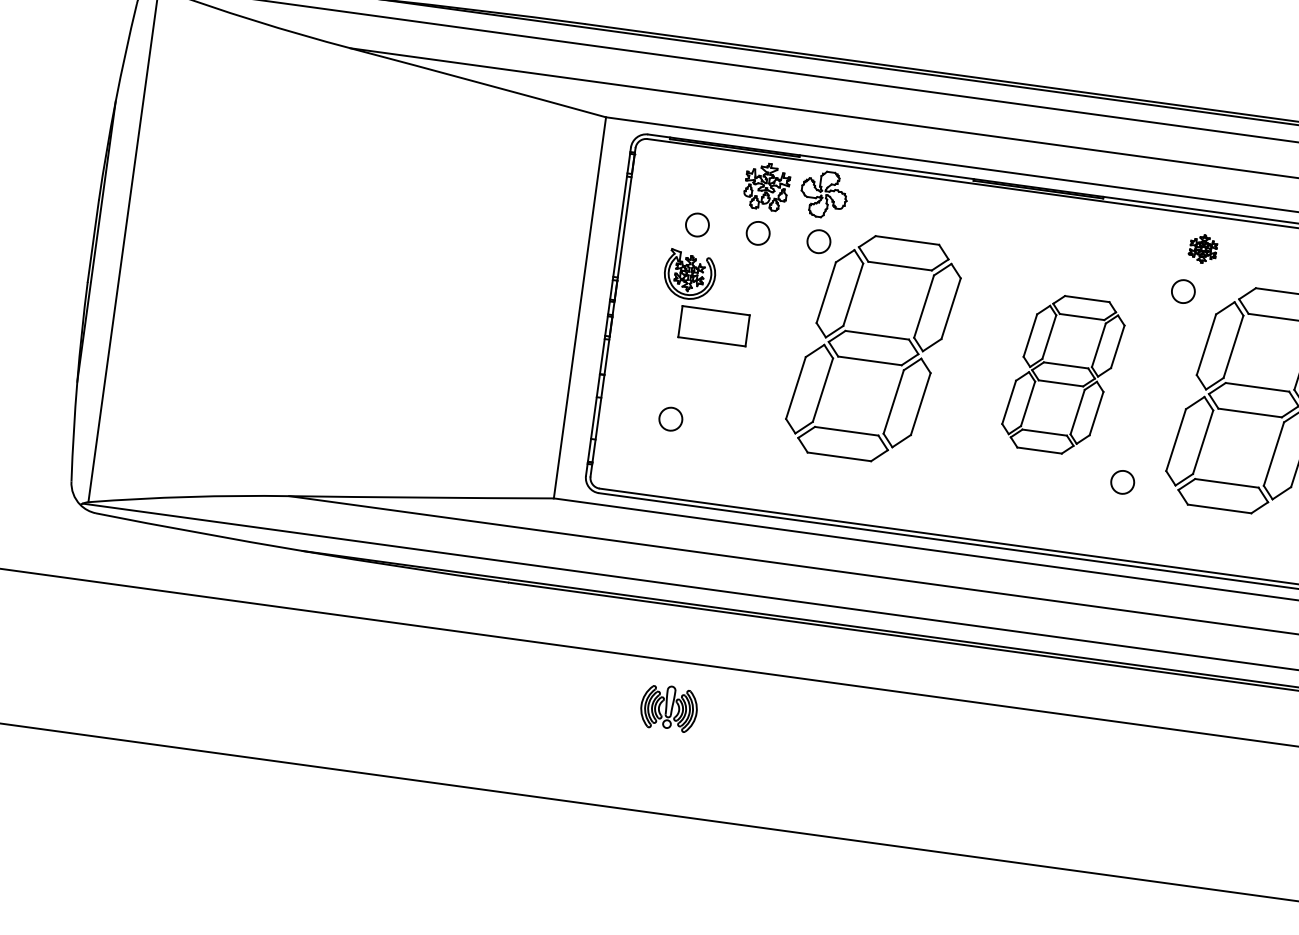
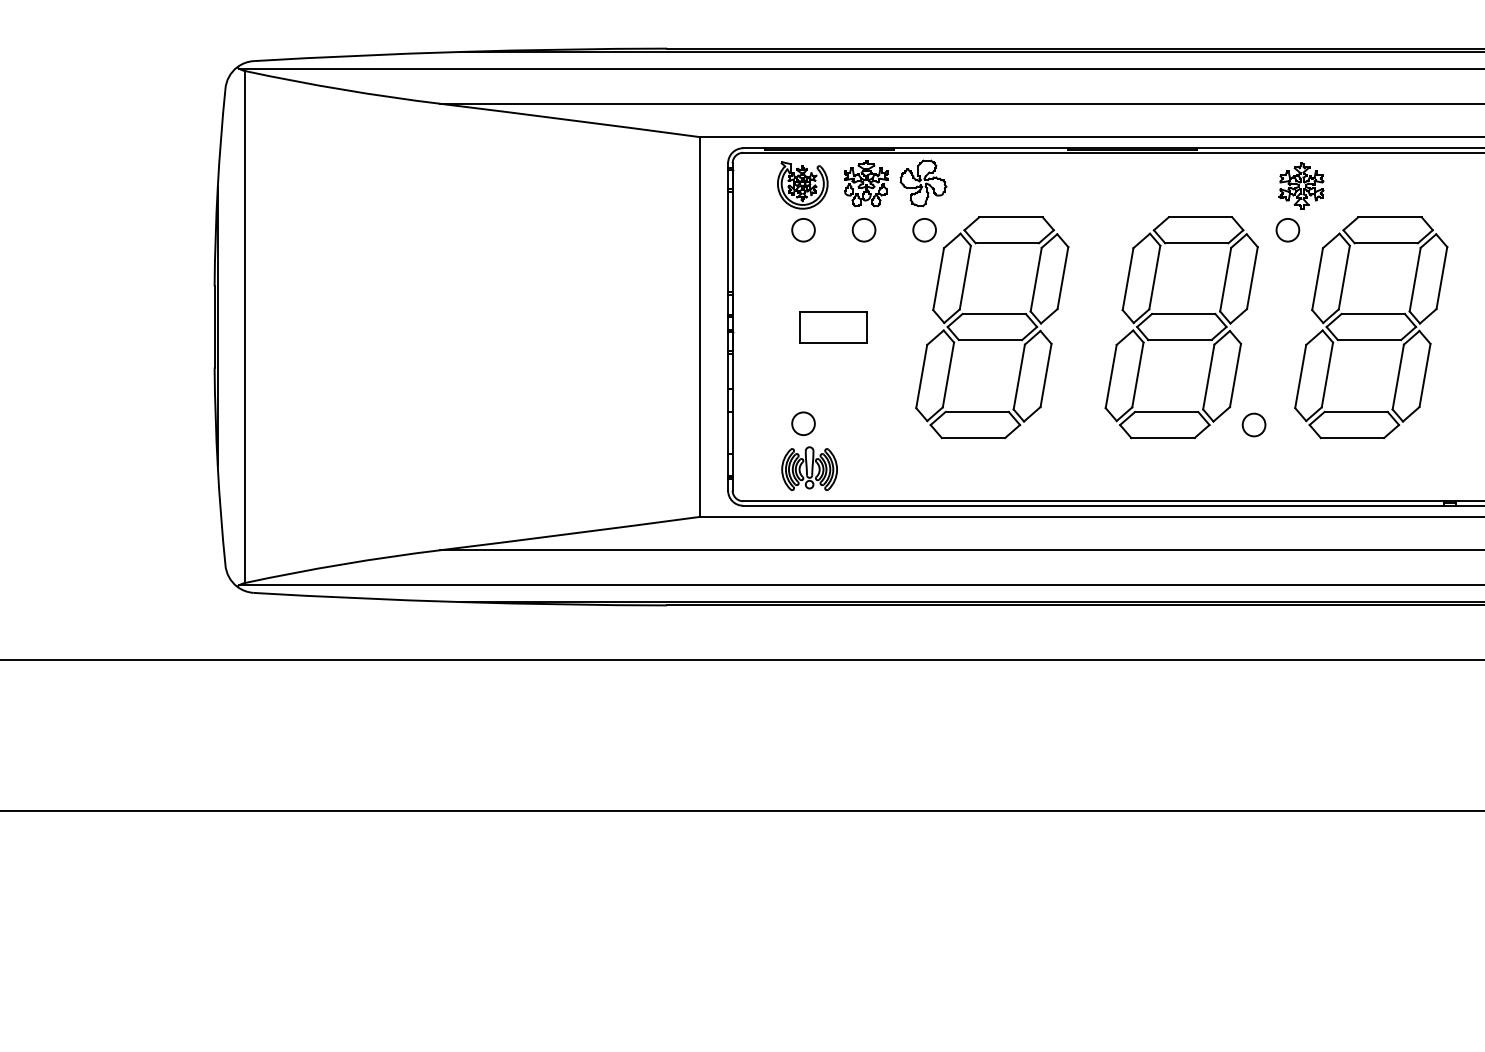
part: (1203, 248) -> (1301, 185), size x1.67
part: (689, 275) -> (802, 185), moved
part: (1063, 374) -> (1181, 327), size x1.43
part: (669, 707) -> (809, 468), moved

